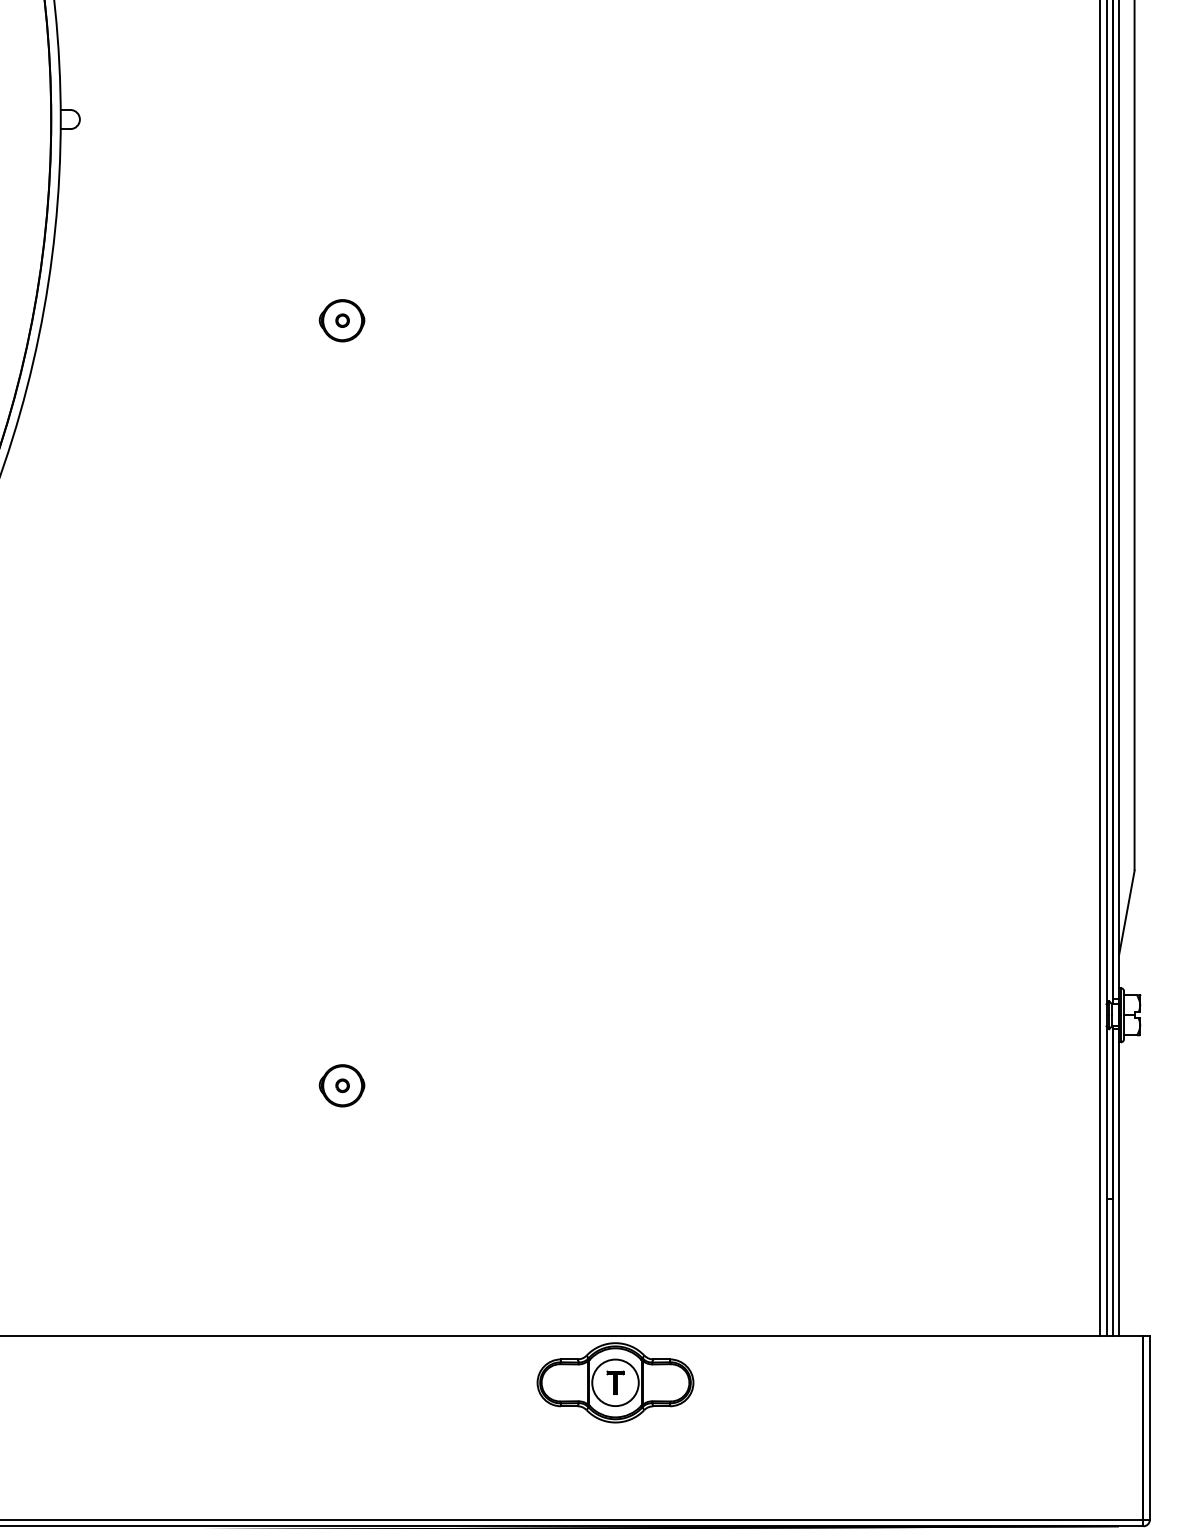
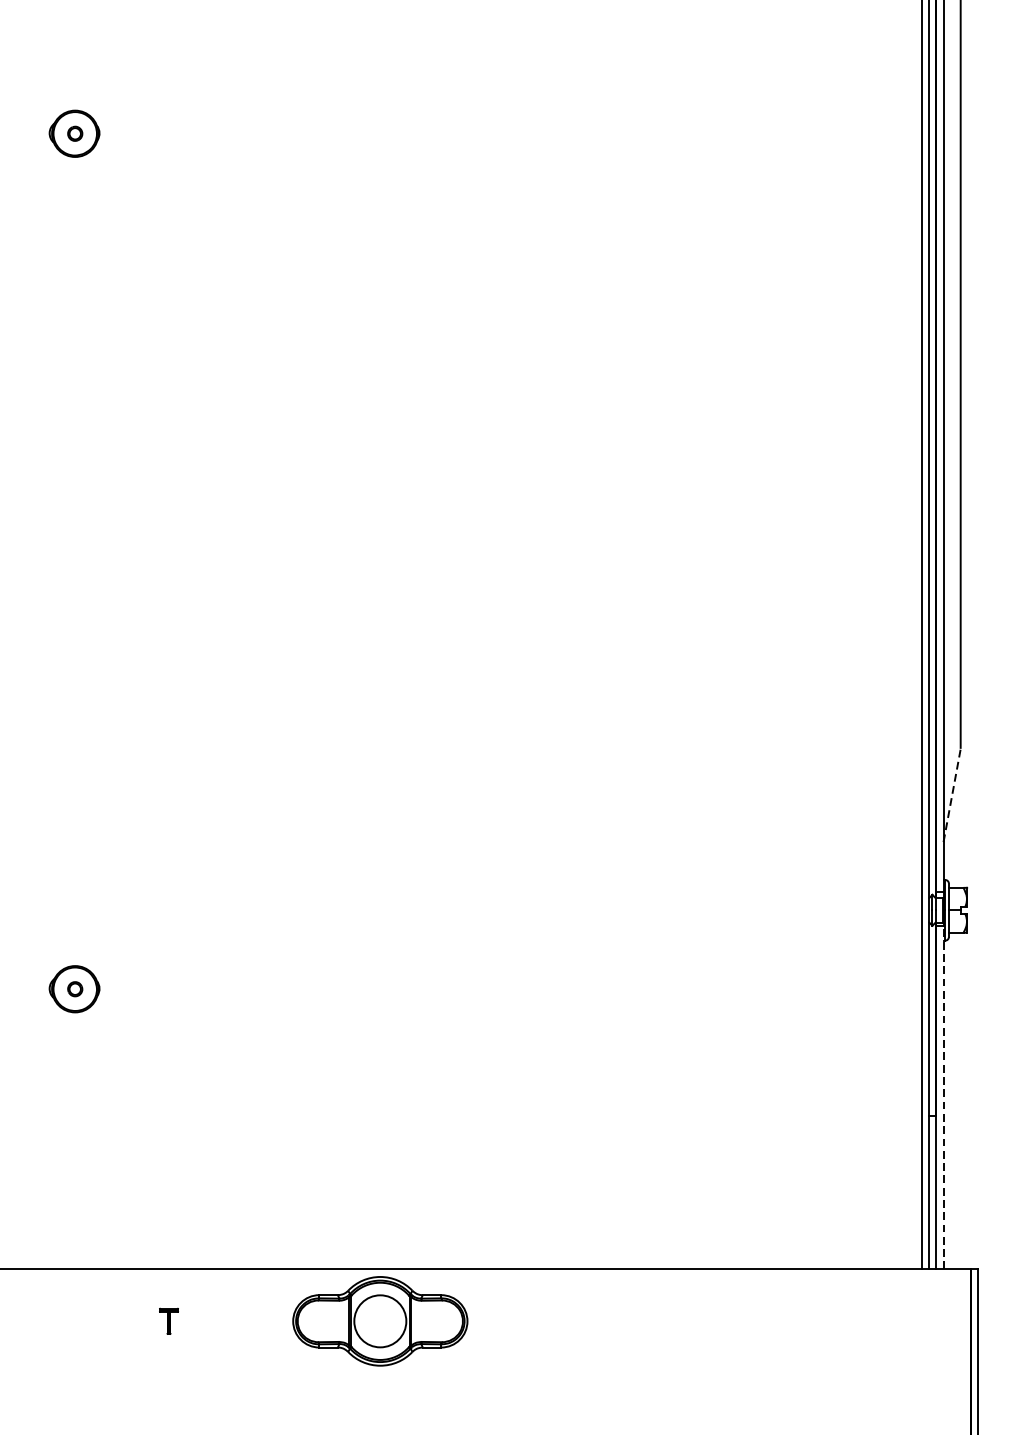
line: (1126, 912) -> (951, 795), solid -> dashed
line: (1119, 1182) -> (943, 1097), solid -> dashed
part: (615, 1382) -> (168, 1320), moved

